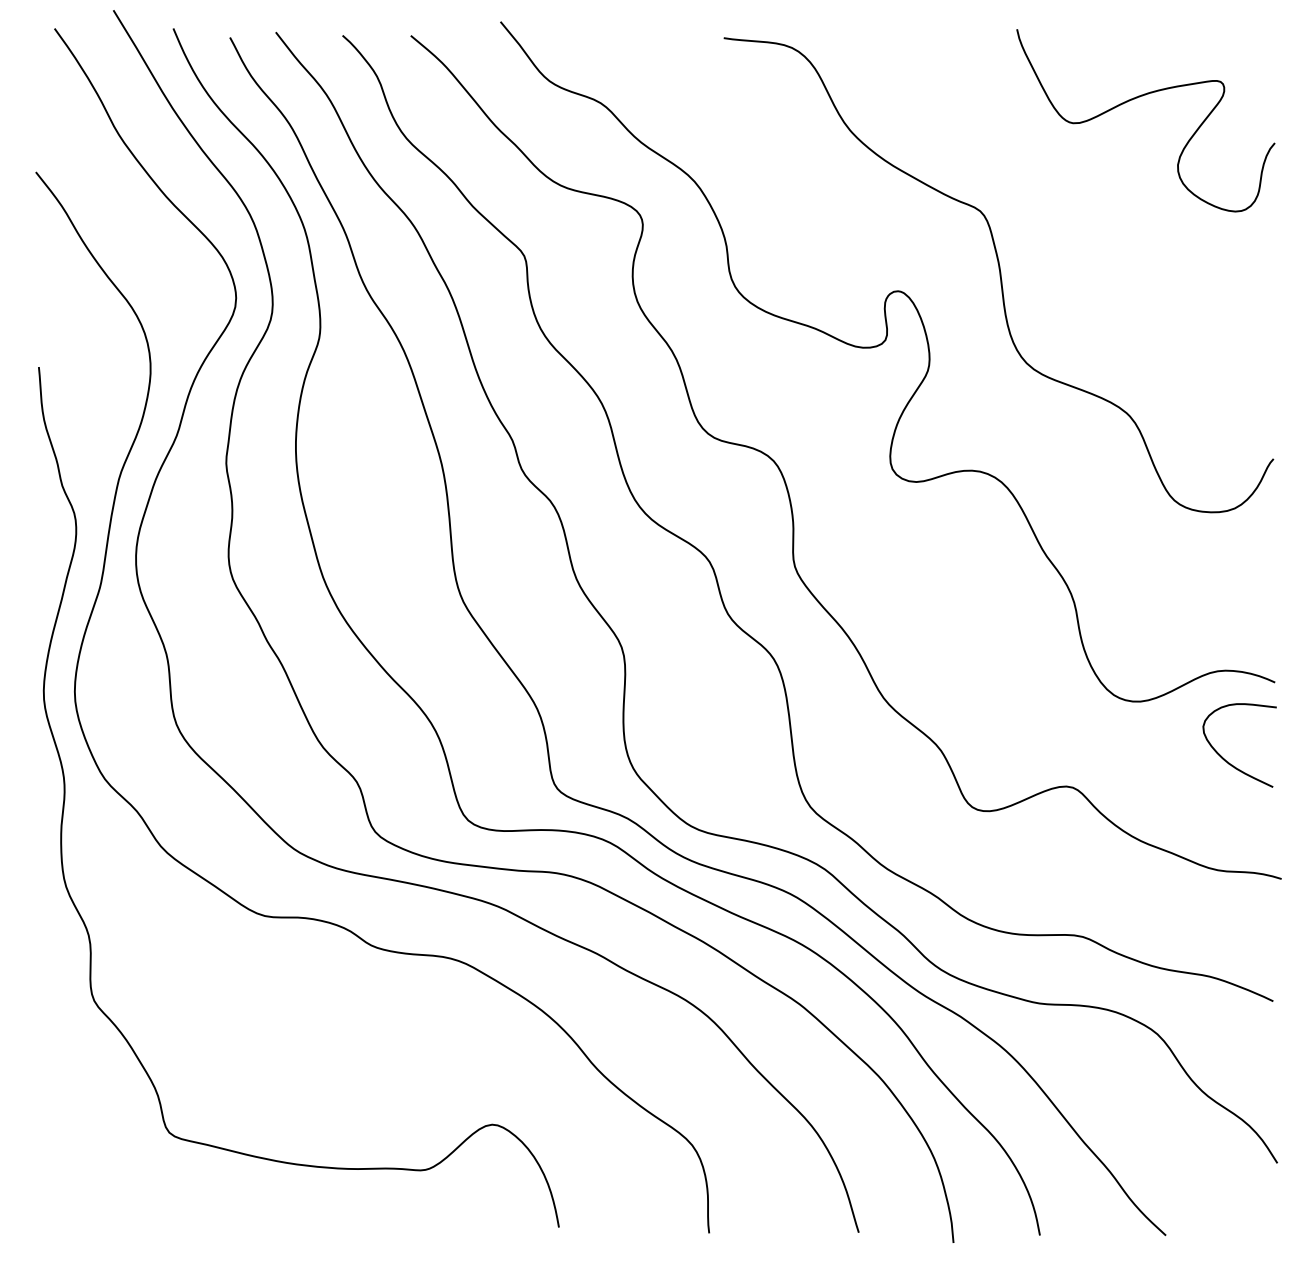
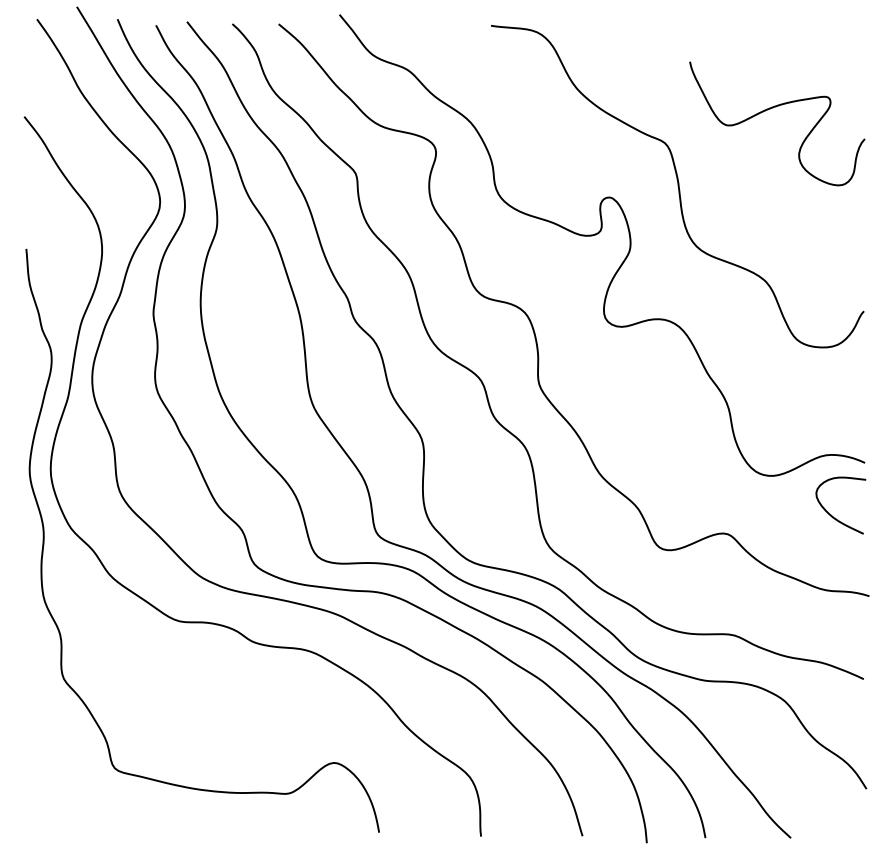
curve: (1140, 98) -> (773, 108), moved

